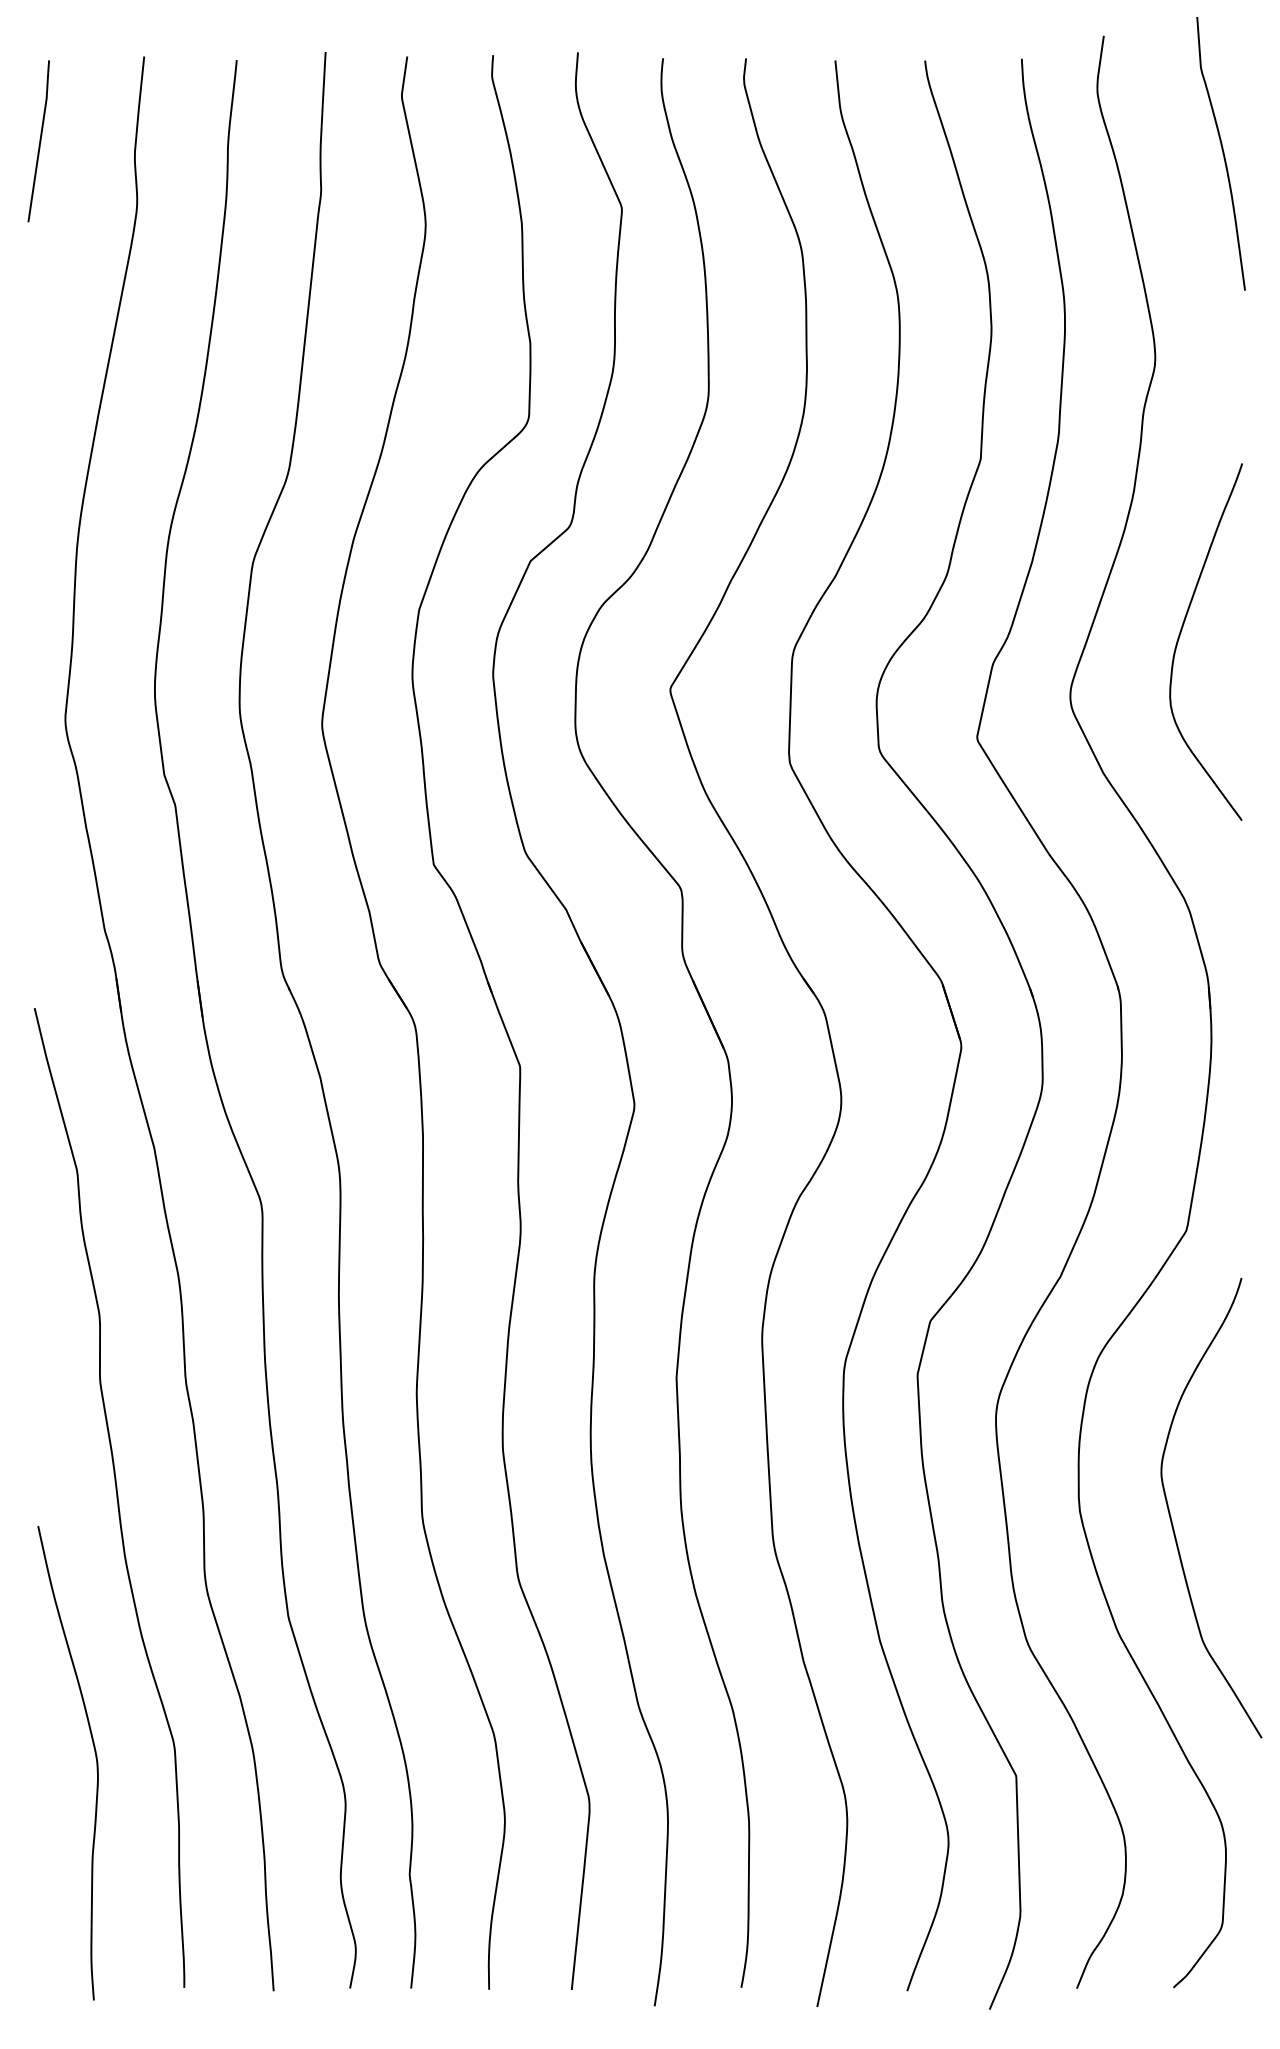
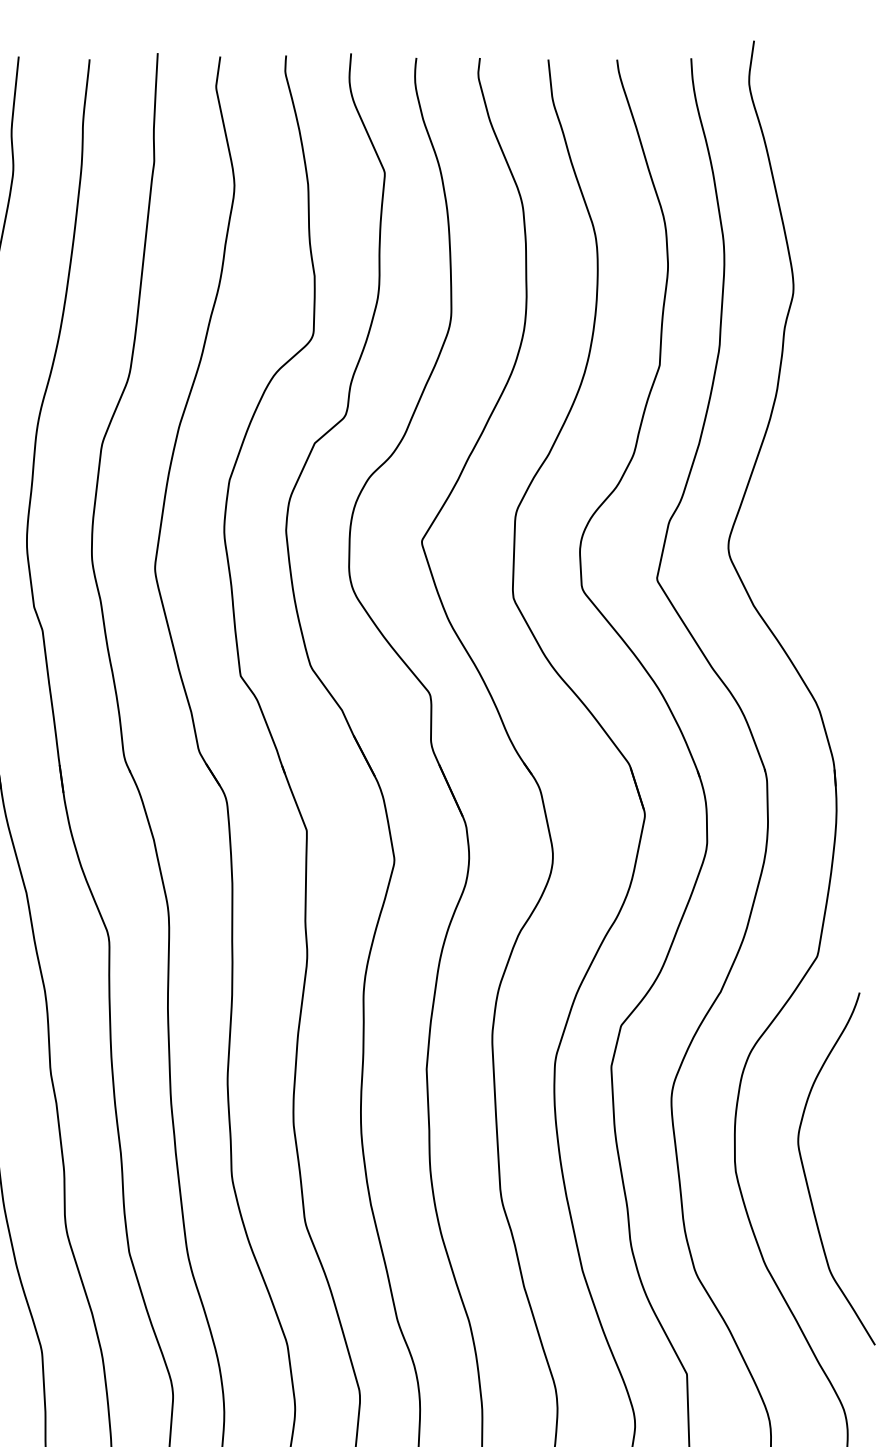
curve: (1222, 153) -> (845, 130), removed
curve: (1181, 633) -> (813, 498), removed

